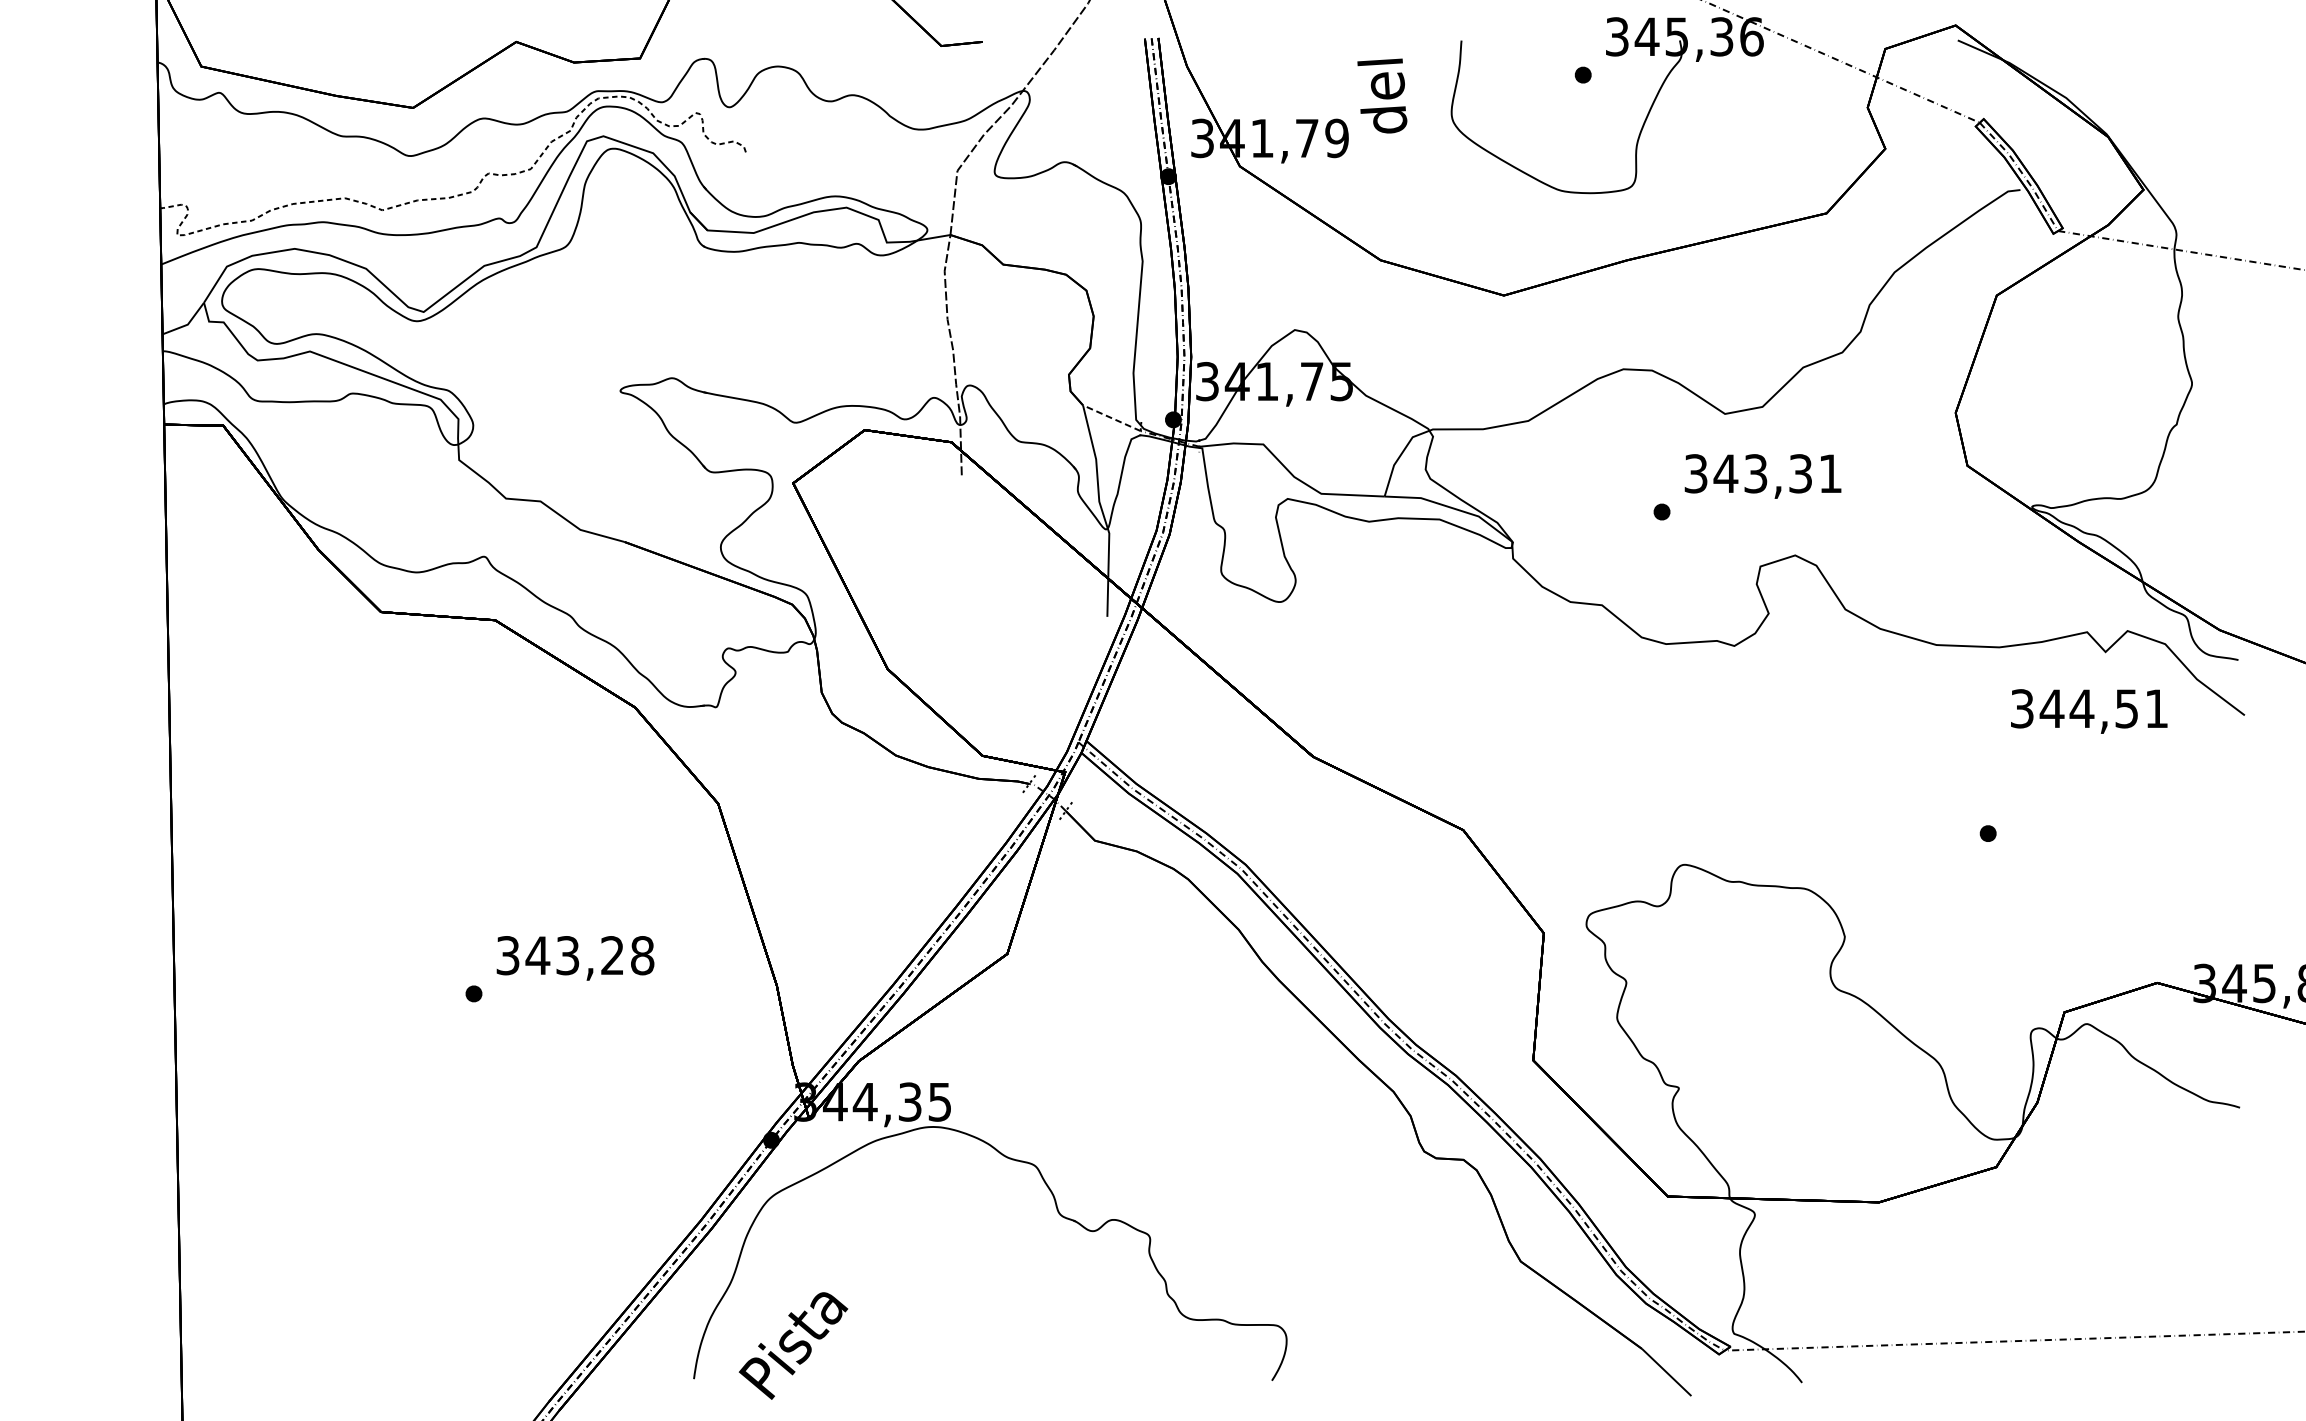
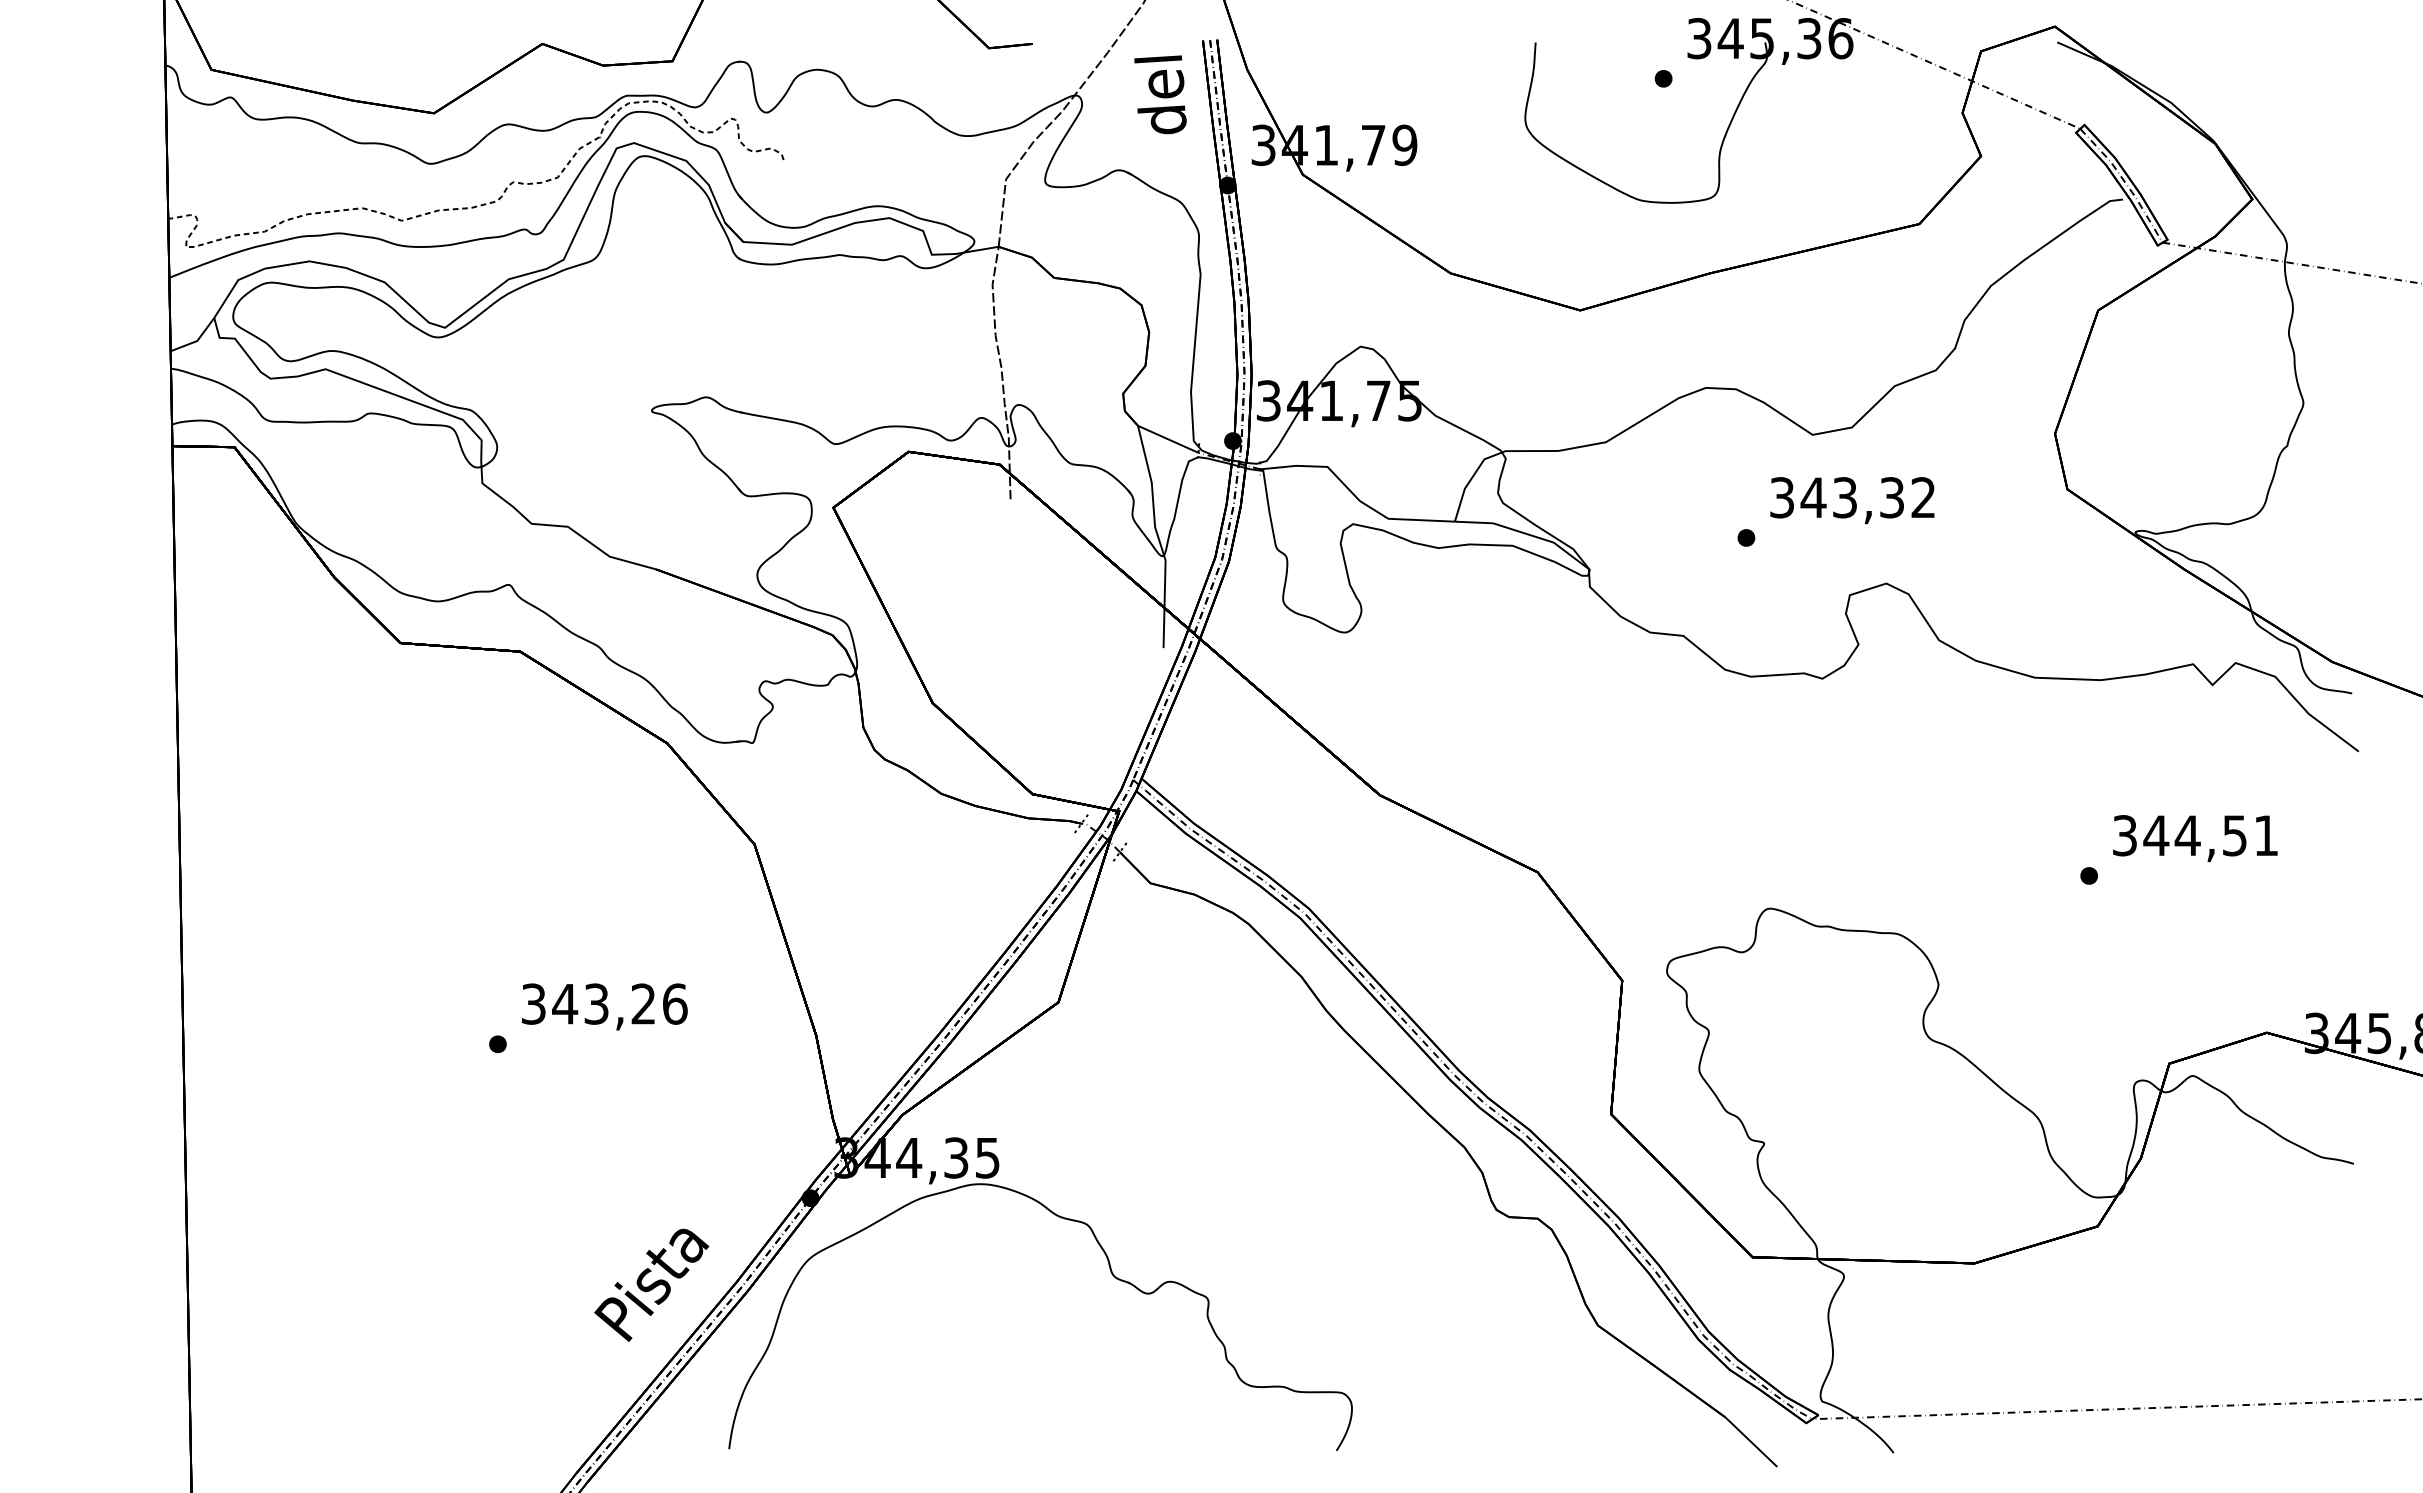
text: (1382, 95) -> (1160, 94), moved
line: (1111, 418) -> (1167, 439), dashed -> solid
text: (1829, 473) -> (1922, 497), 343,31 -> 343,32
text: (2089, 711) -> (2195, 838), moved
text: (642, 955) -> (675, 1003), 343,28 -> 343,26
text: (793, 1345) -> (651, 1284), moved

